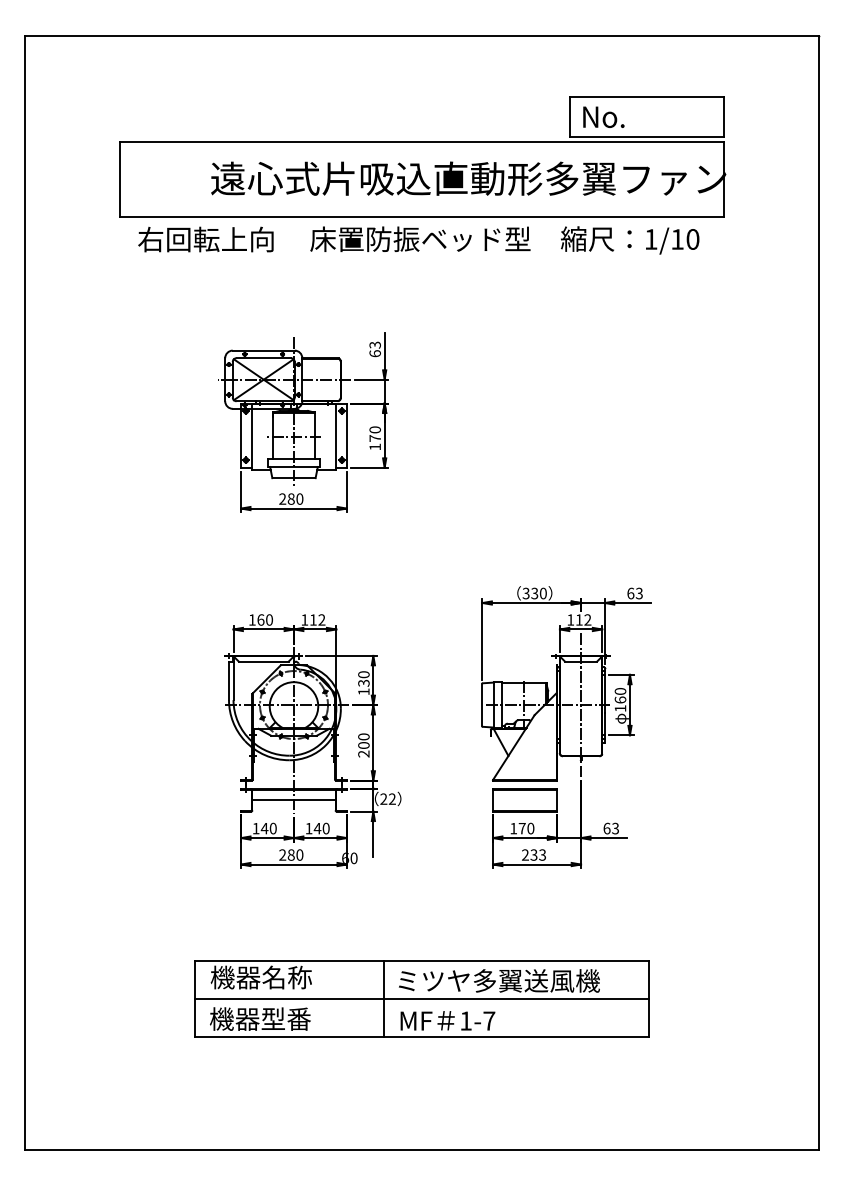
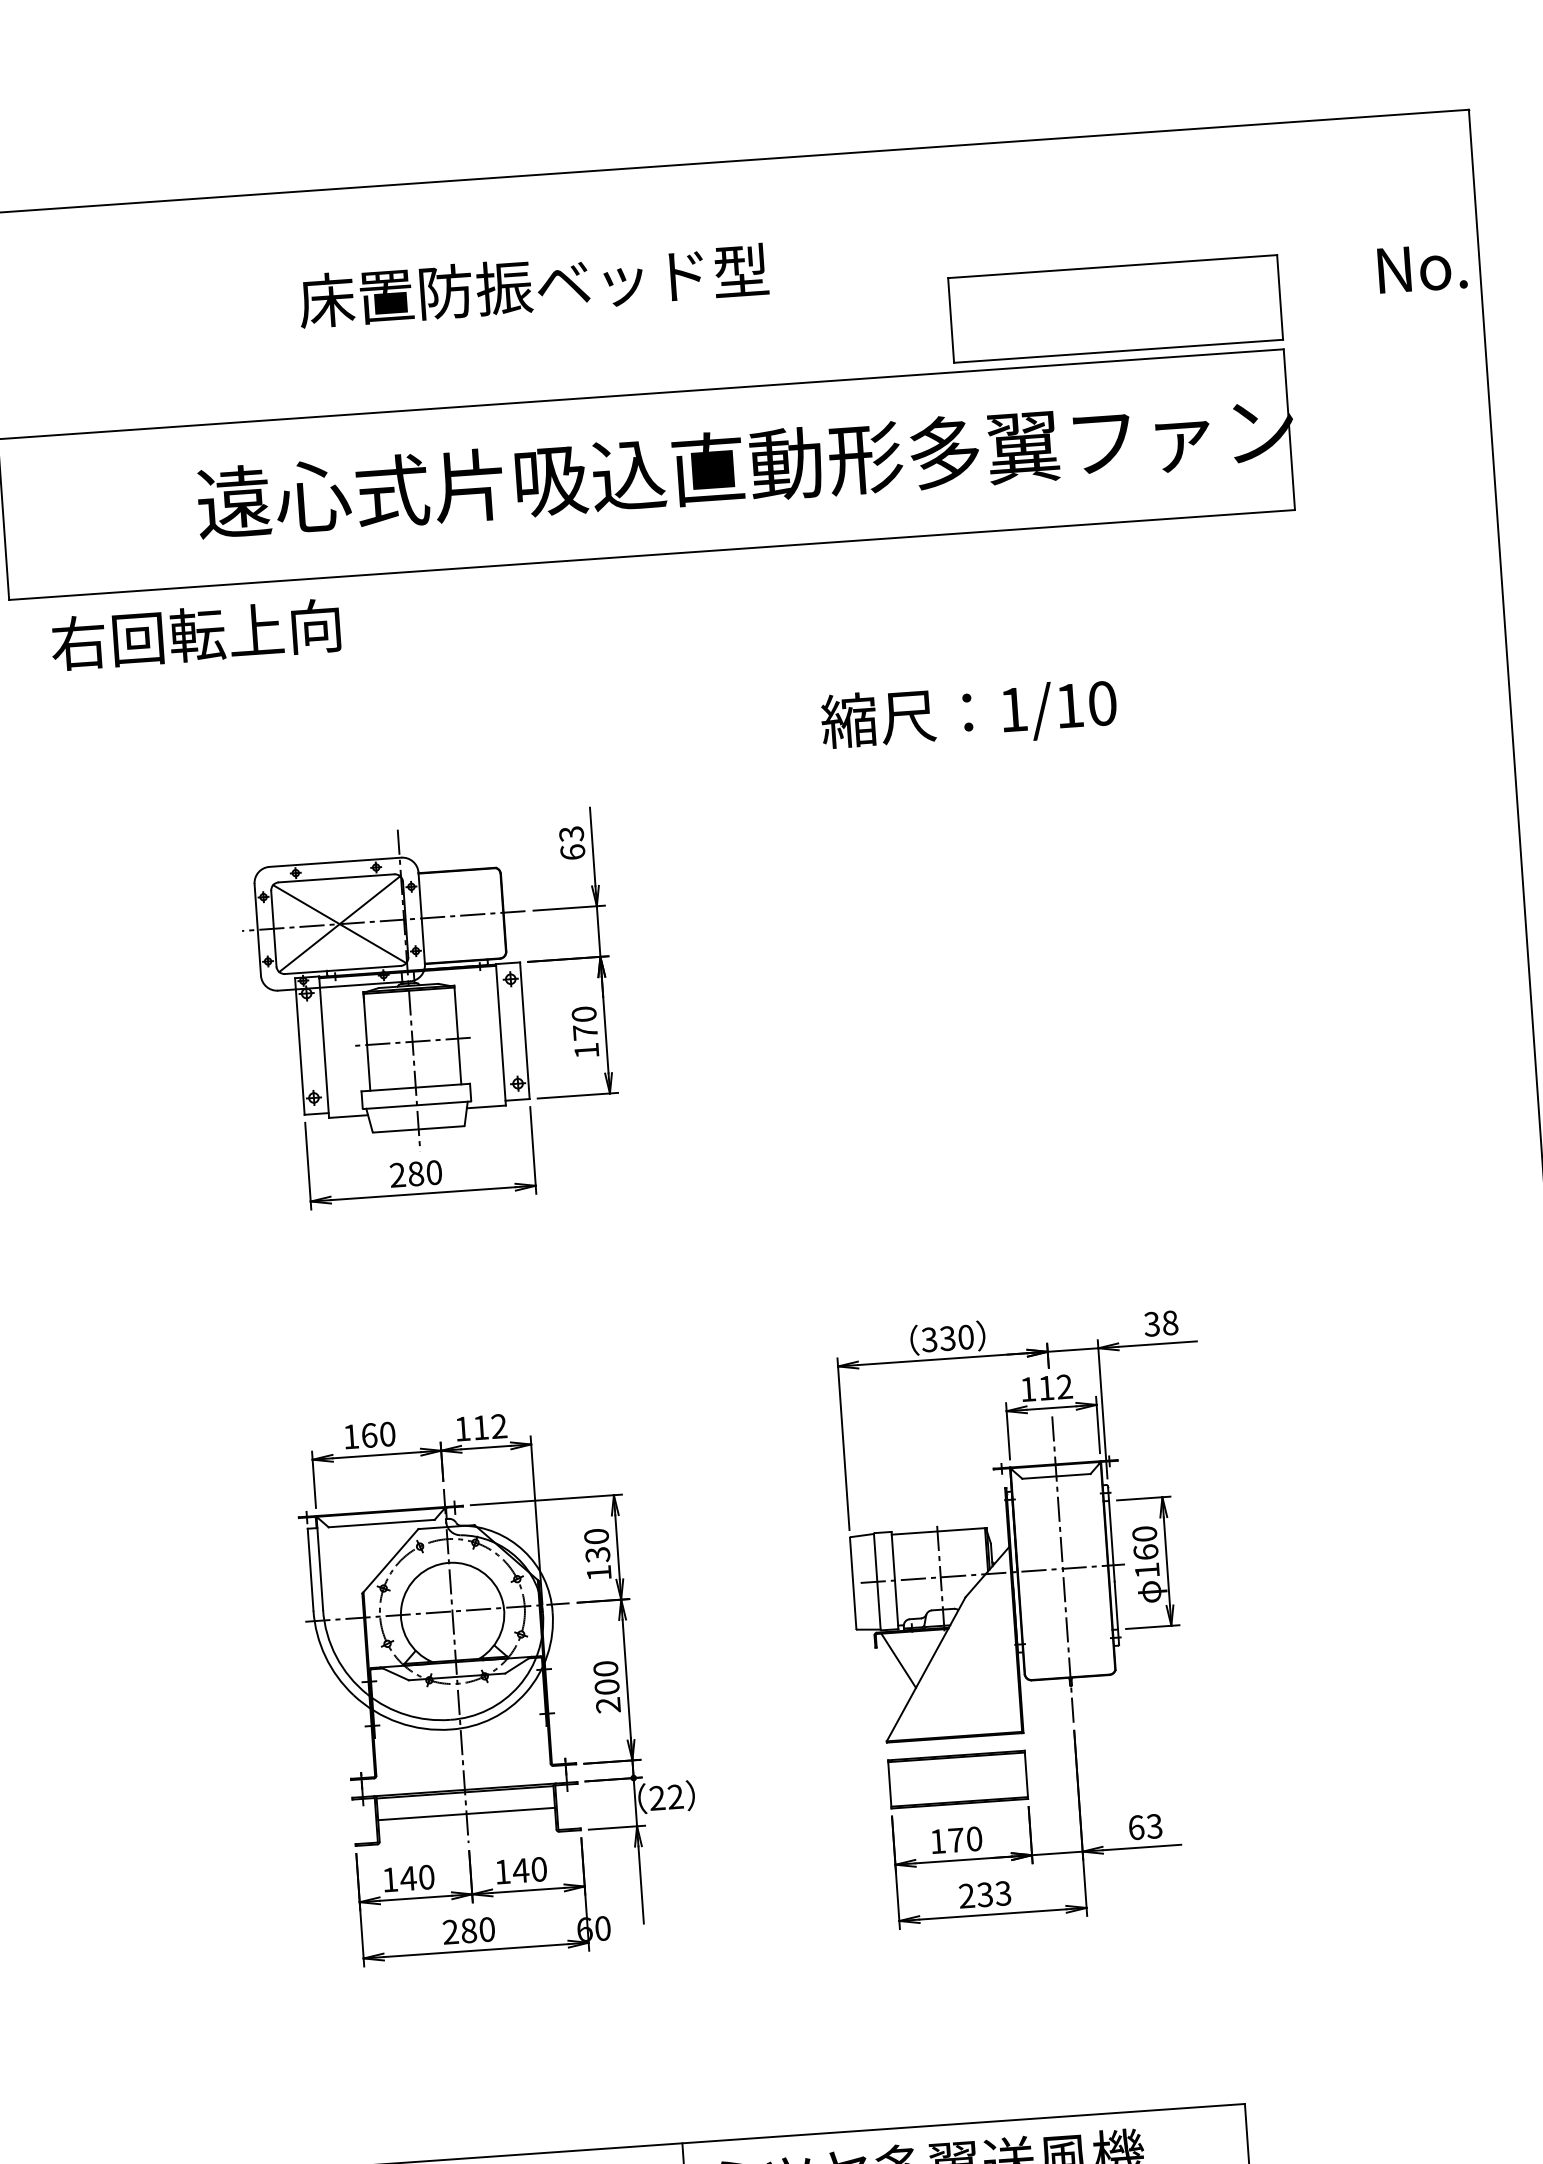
text: (603, 116) -> (1421, 266), moved
text: (420, 239) -> (533, 286), moved
text: (630, 240) -> (969, 715), moved
text: (634, 593) -> (1159, 1323), 63 -> 38

